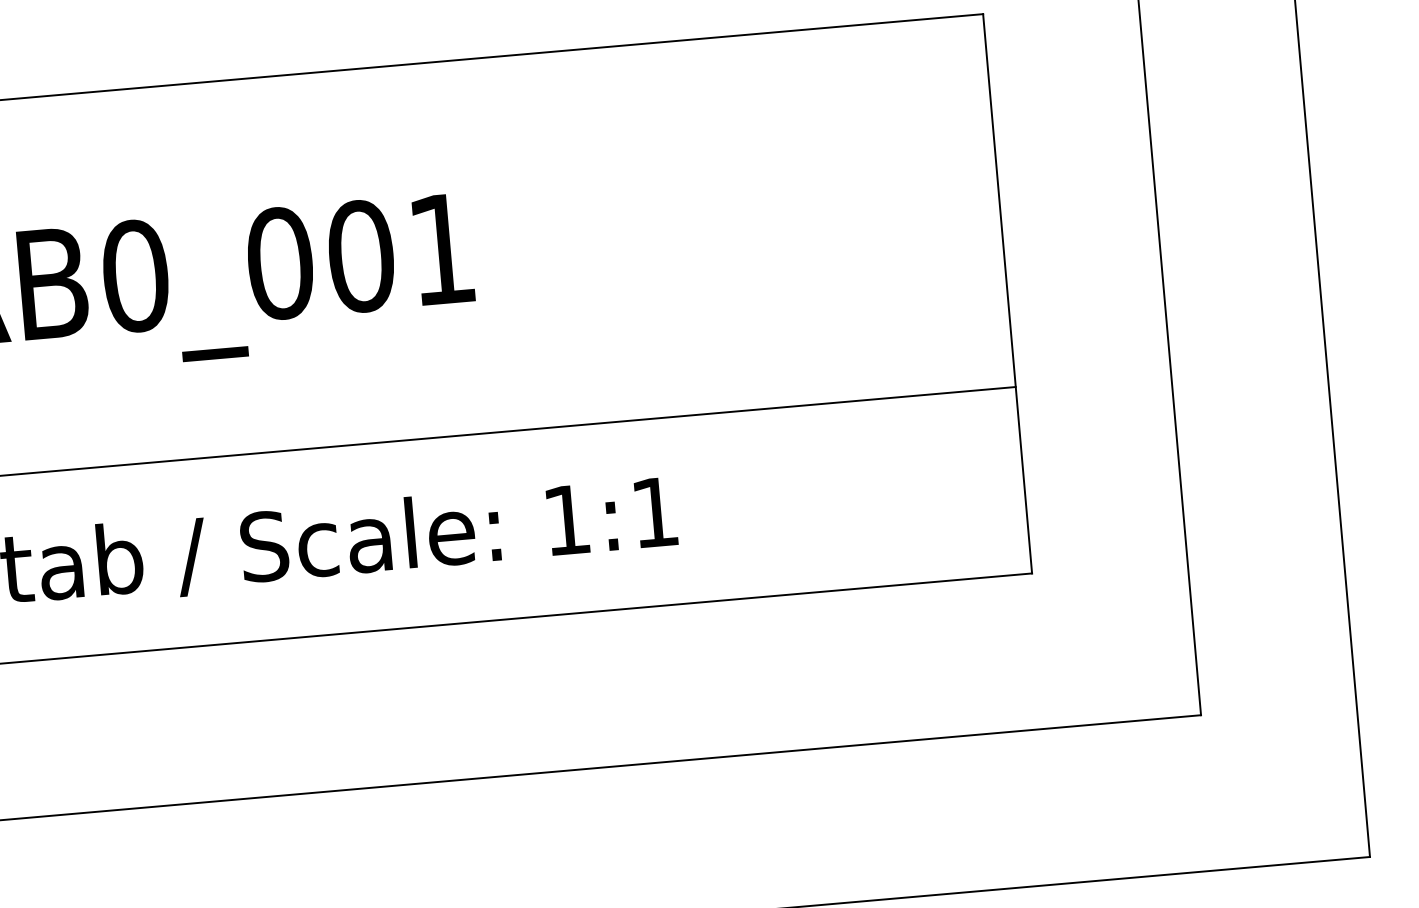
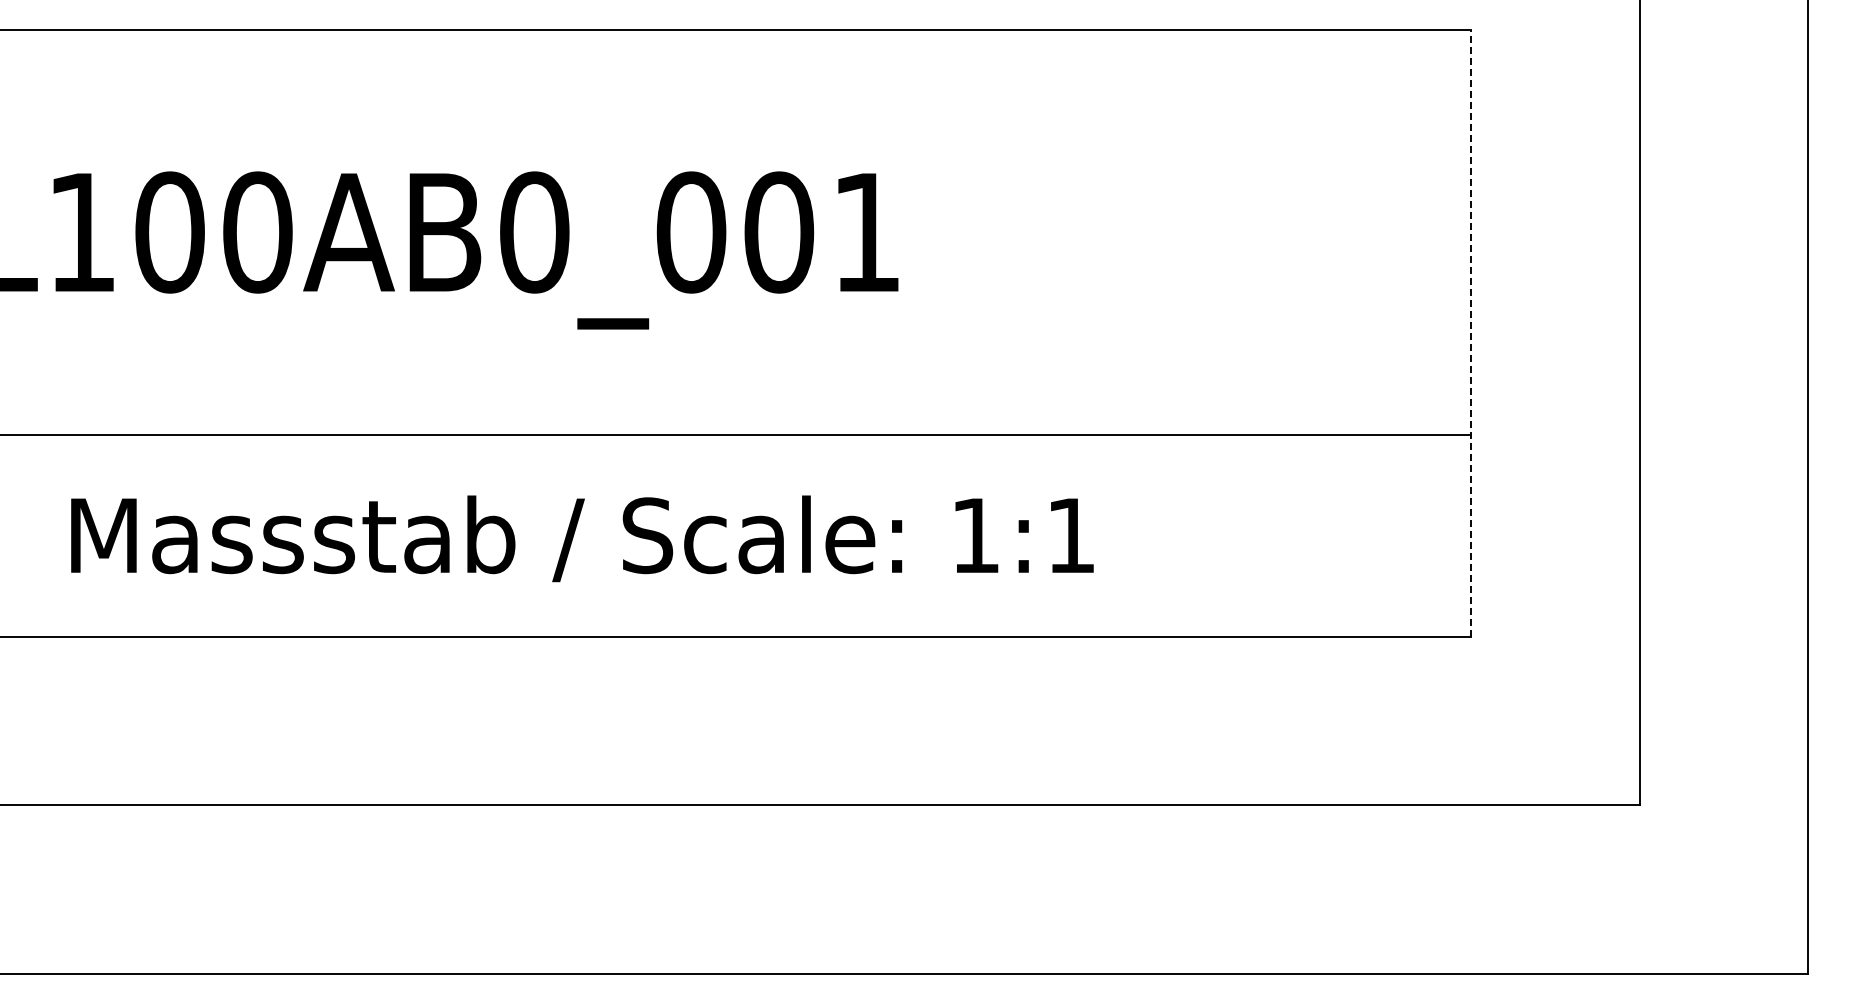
line: (1007, 293) -> (1471, 333), solid -> dashed

